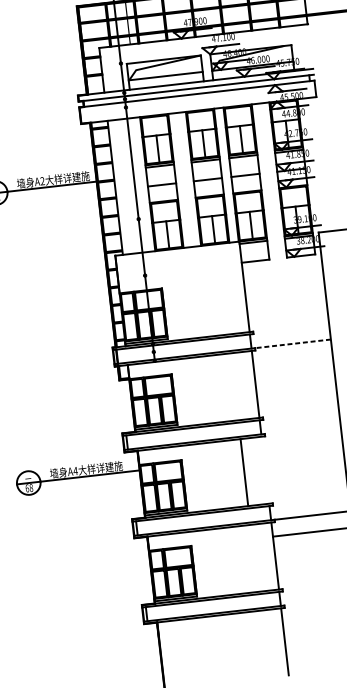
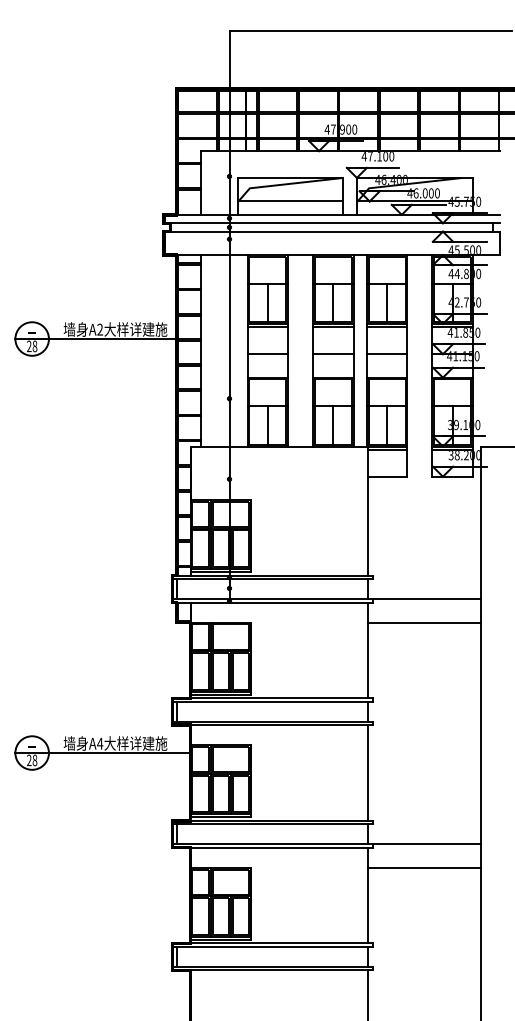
line: (292, 344) -> (426, 599), dashed -> solid
line: (293, 360) -> (424, 622), added
line: (244, 472) -> (367, 772), moved
text: (27, 488) -> (29, 760), 68 -> 28

